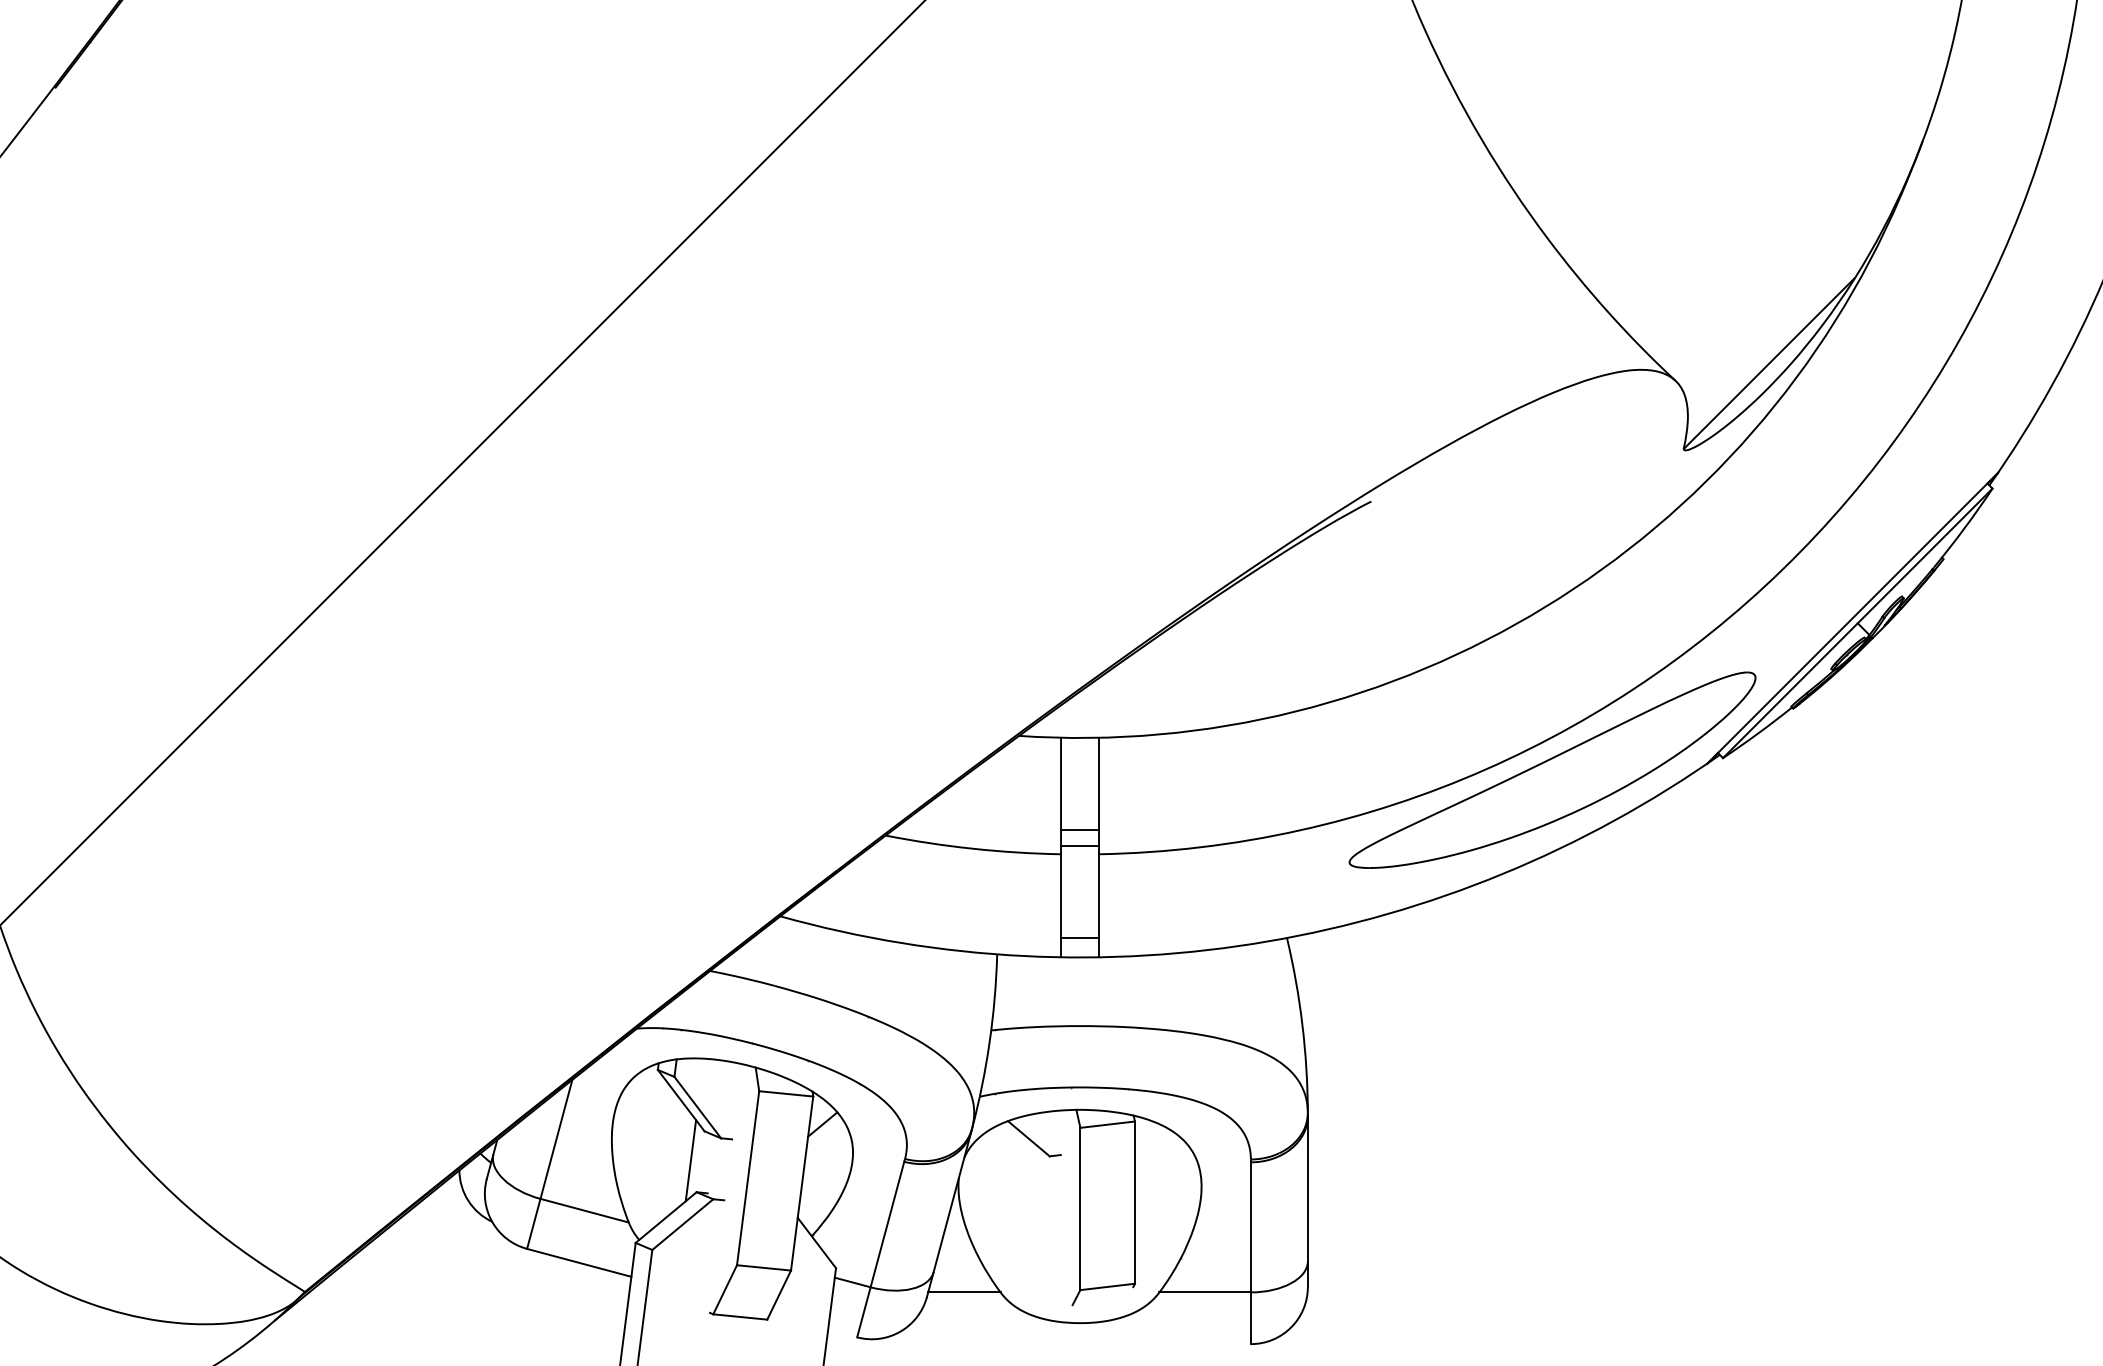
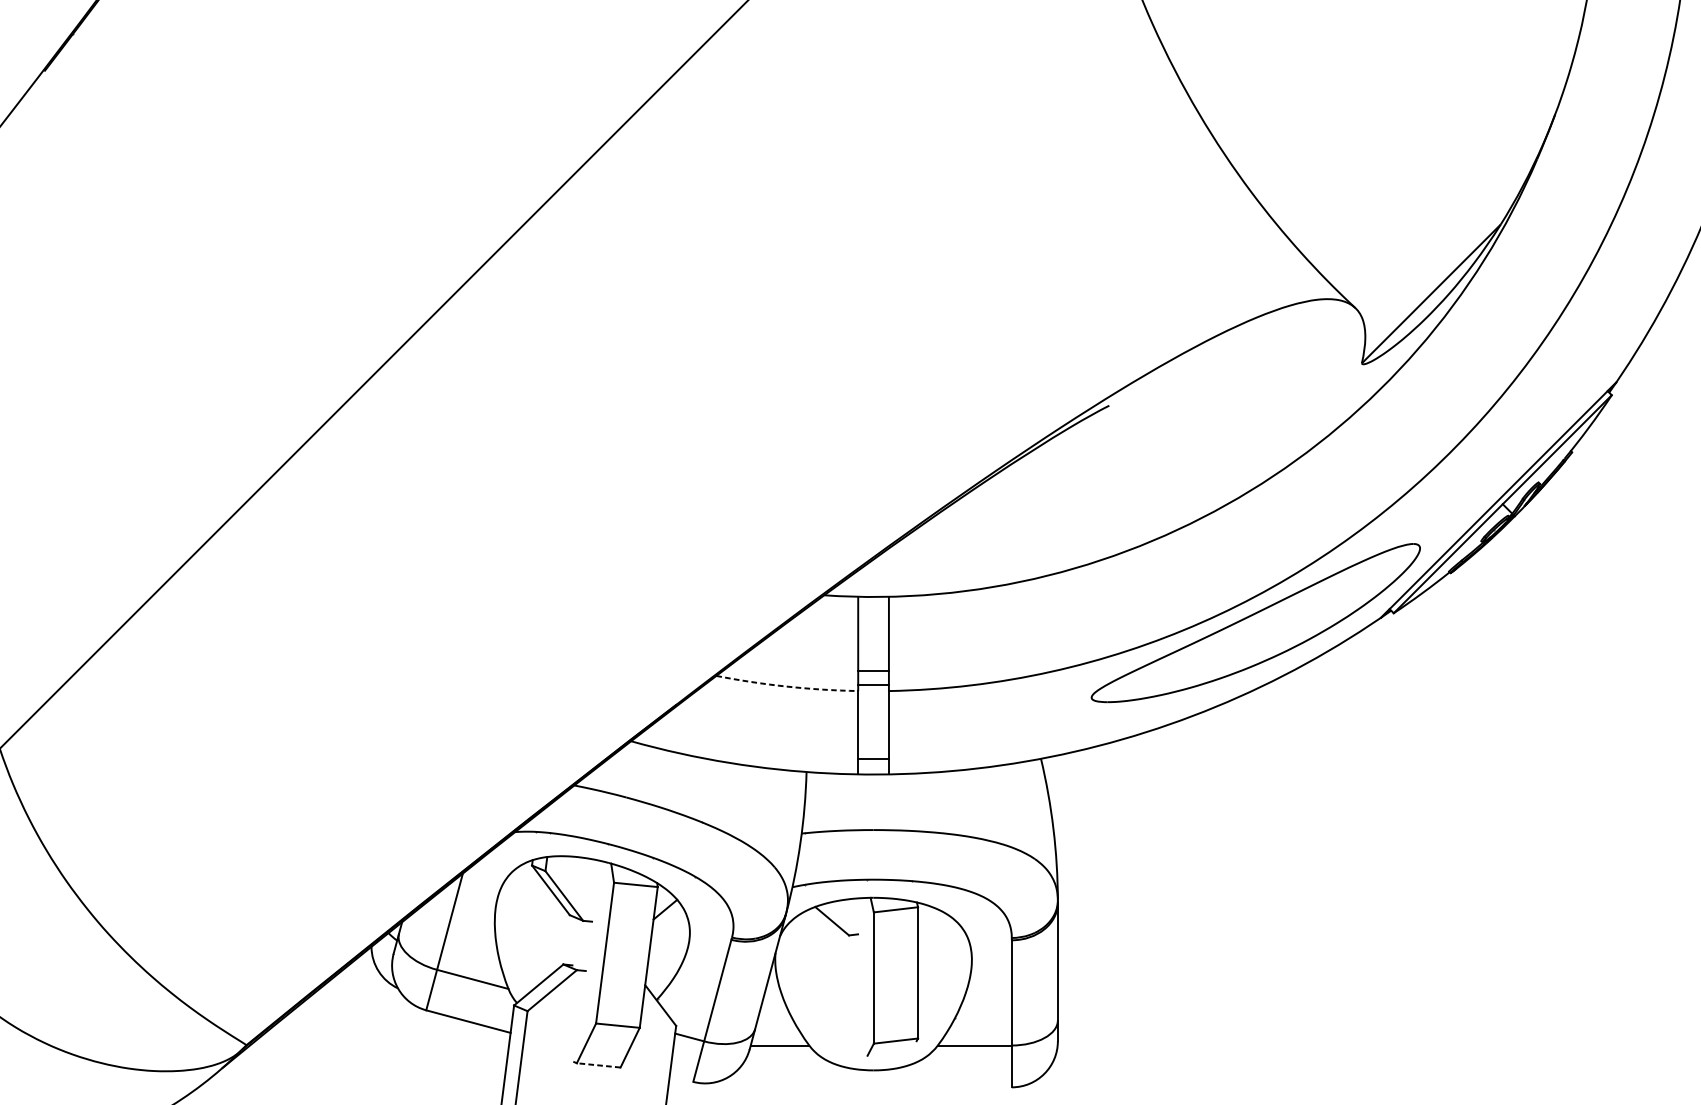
arc: (972, 848) -> (786, 686), solid -> dashed
line: (690, 1160) -> (558, 938), removed
line: (739, 1316) -> (598, 1065), solid -> dashed

